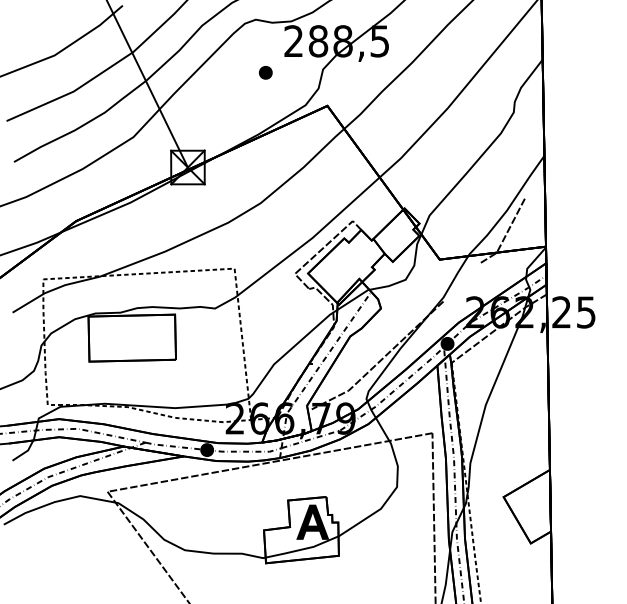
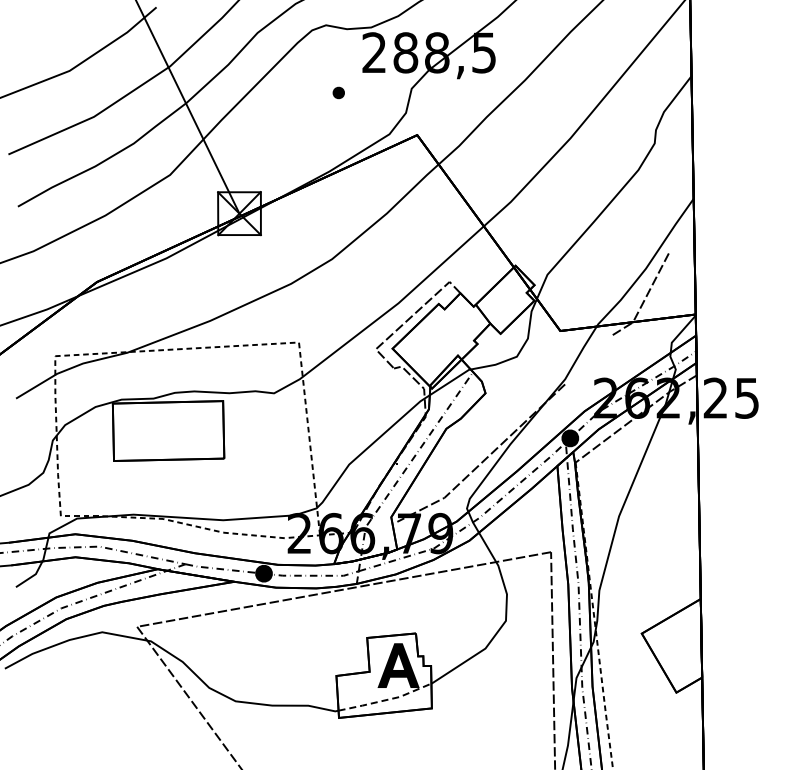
part: (265, 72) -> (338, 92), size x0.7
line: (303, 549) -> (386, 700), solid -> dashed

